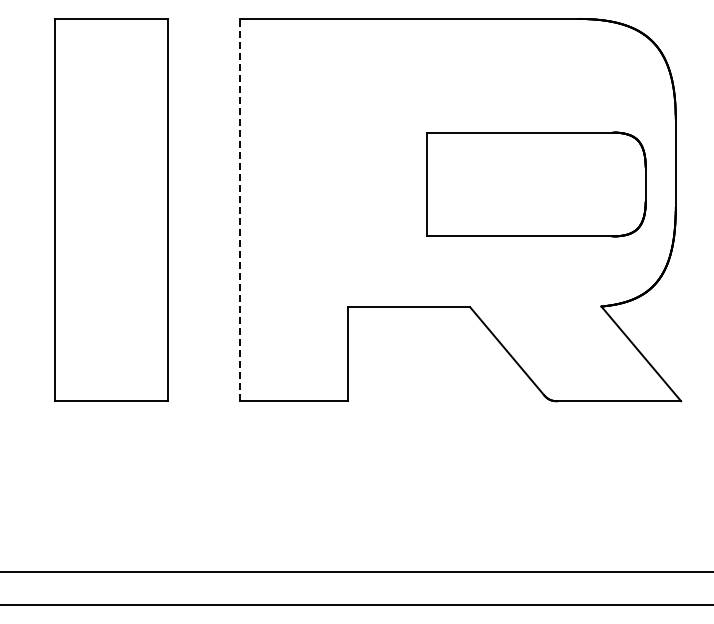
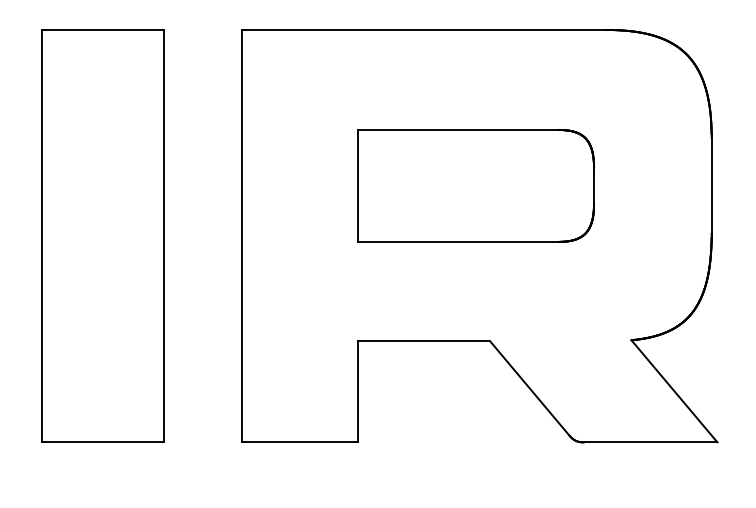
part: (536, 184) -> (476, 185), moved
line: (240, 209) -> (242, 235), dashed -> solid

